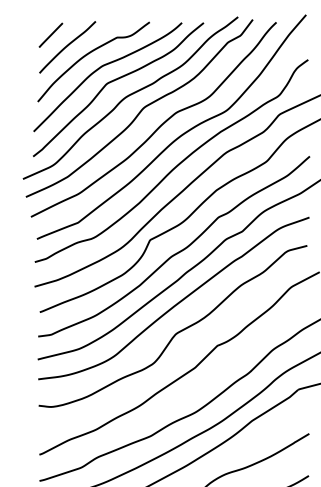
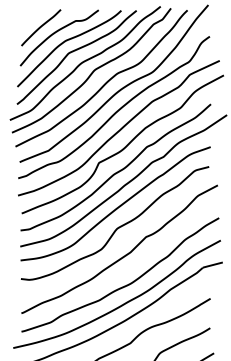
line: (50, 35) -> (29, 19), removed

